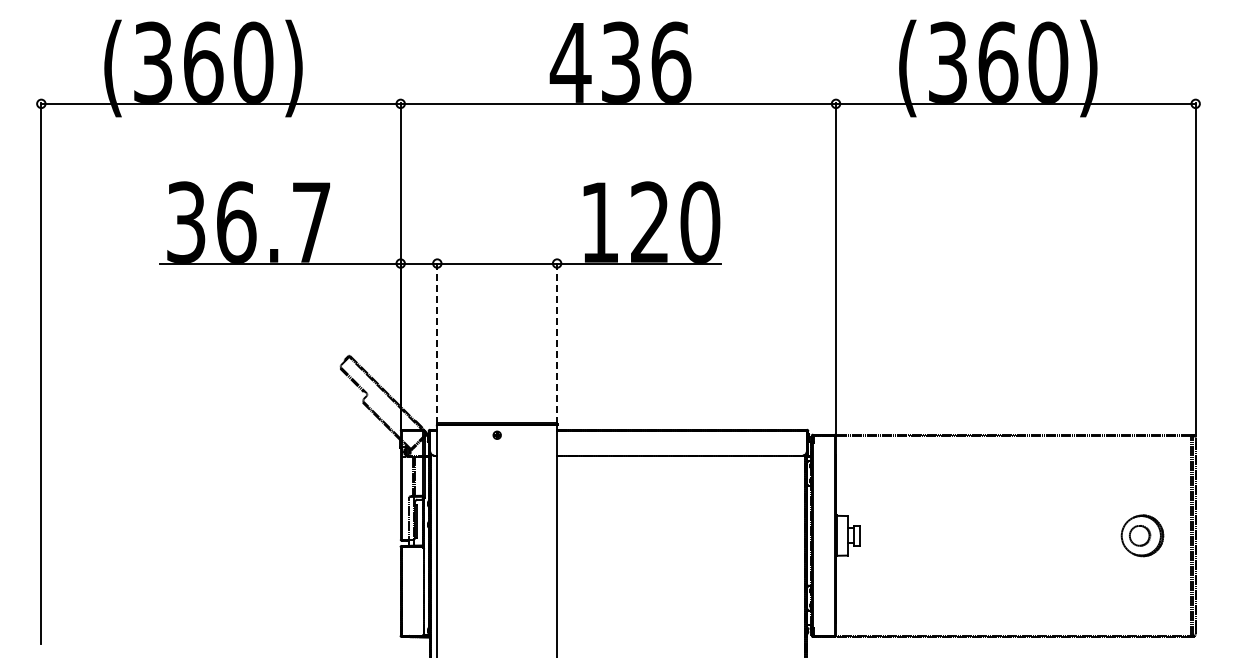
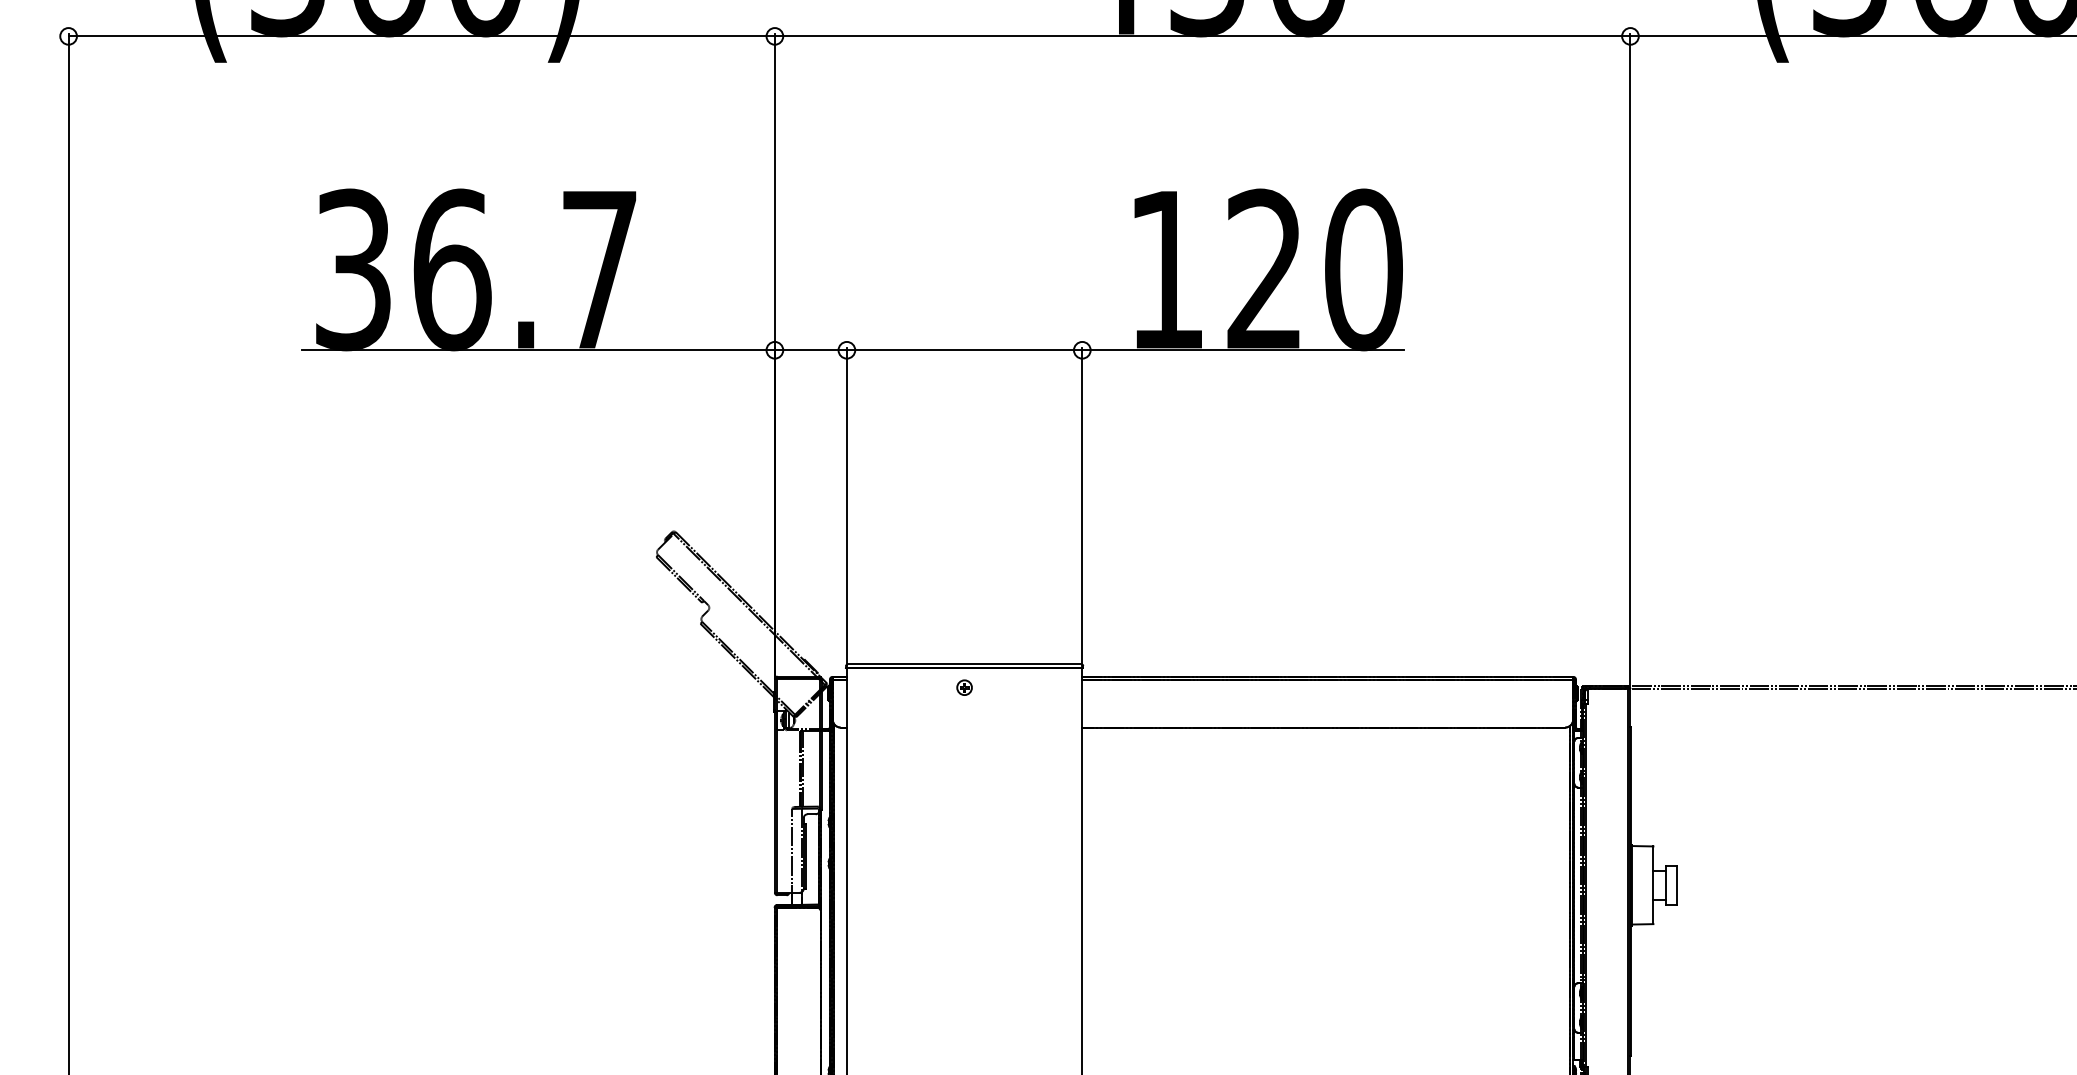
line: (437, 343) -> (847, 507), dashed -> solid
line: (557, 343) -> (1083, 507), dashed -> solid

